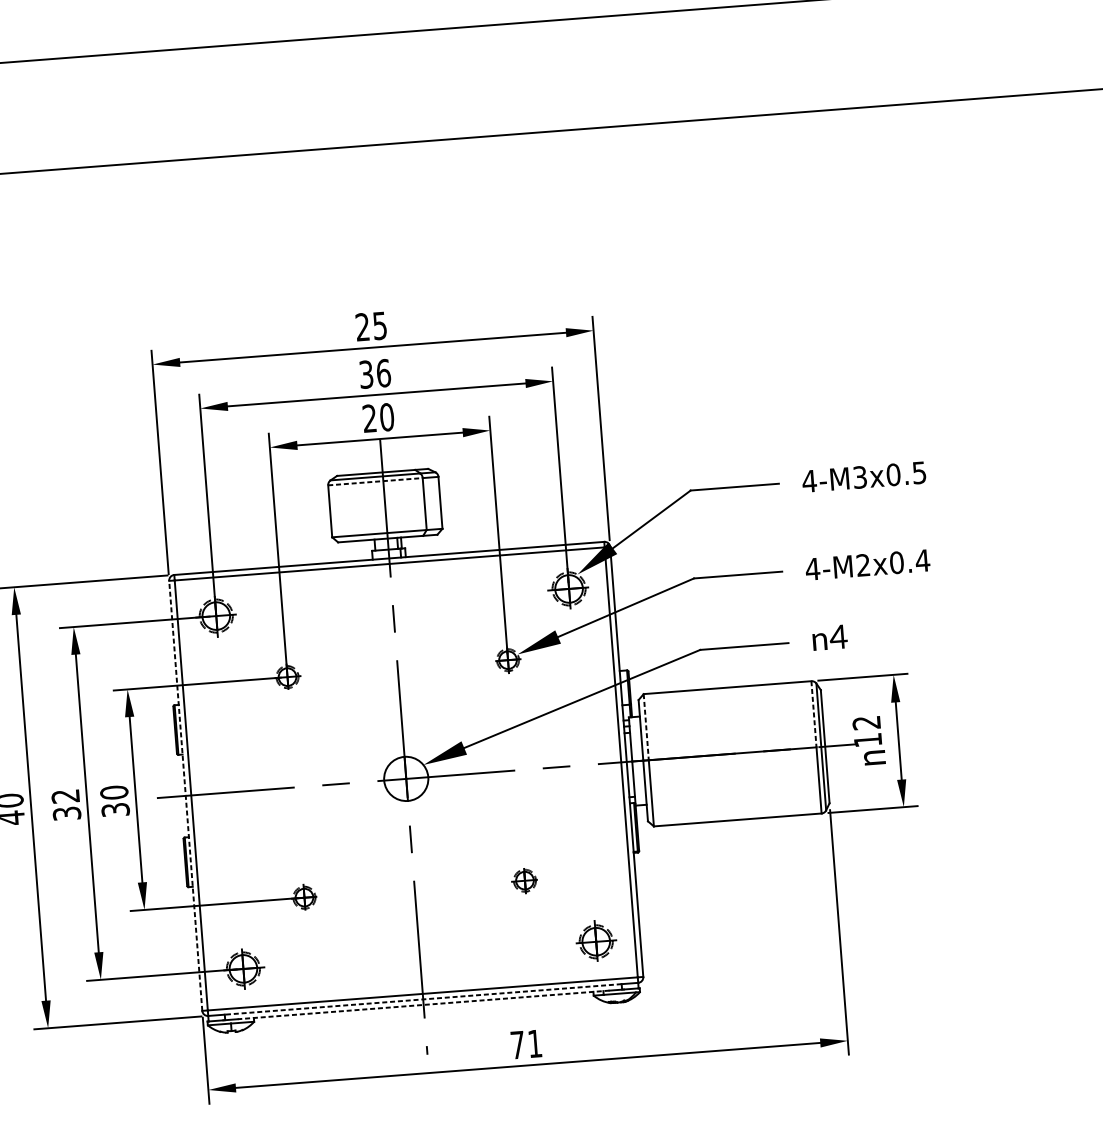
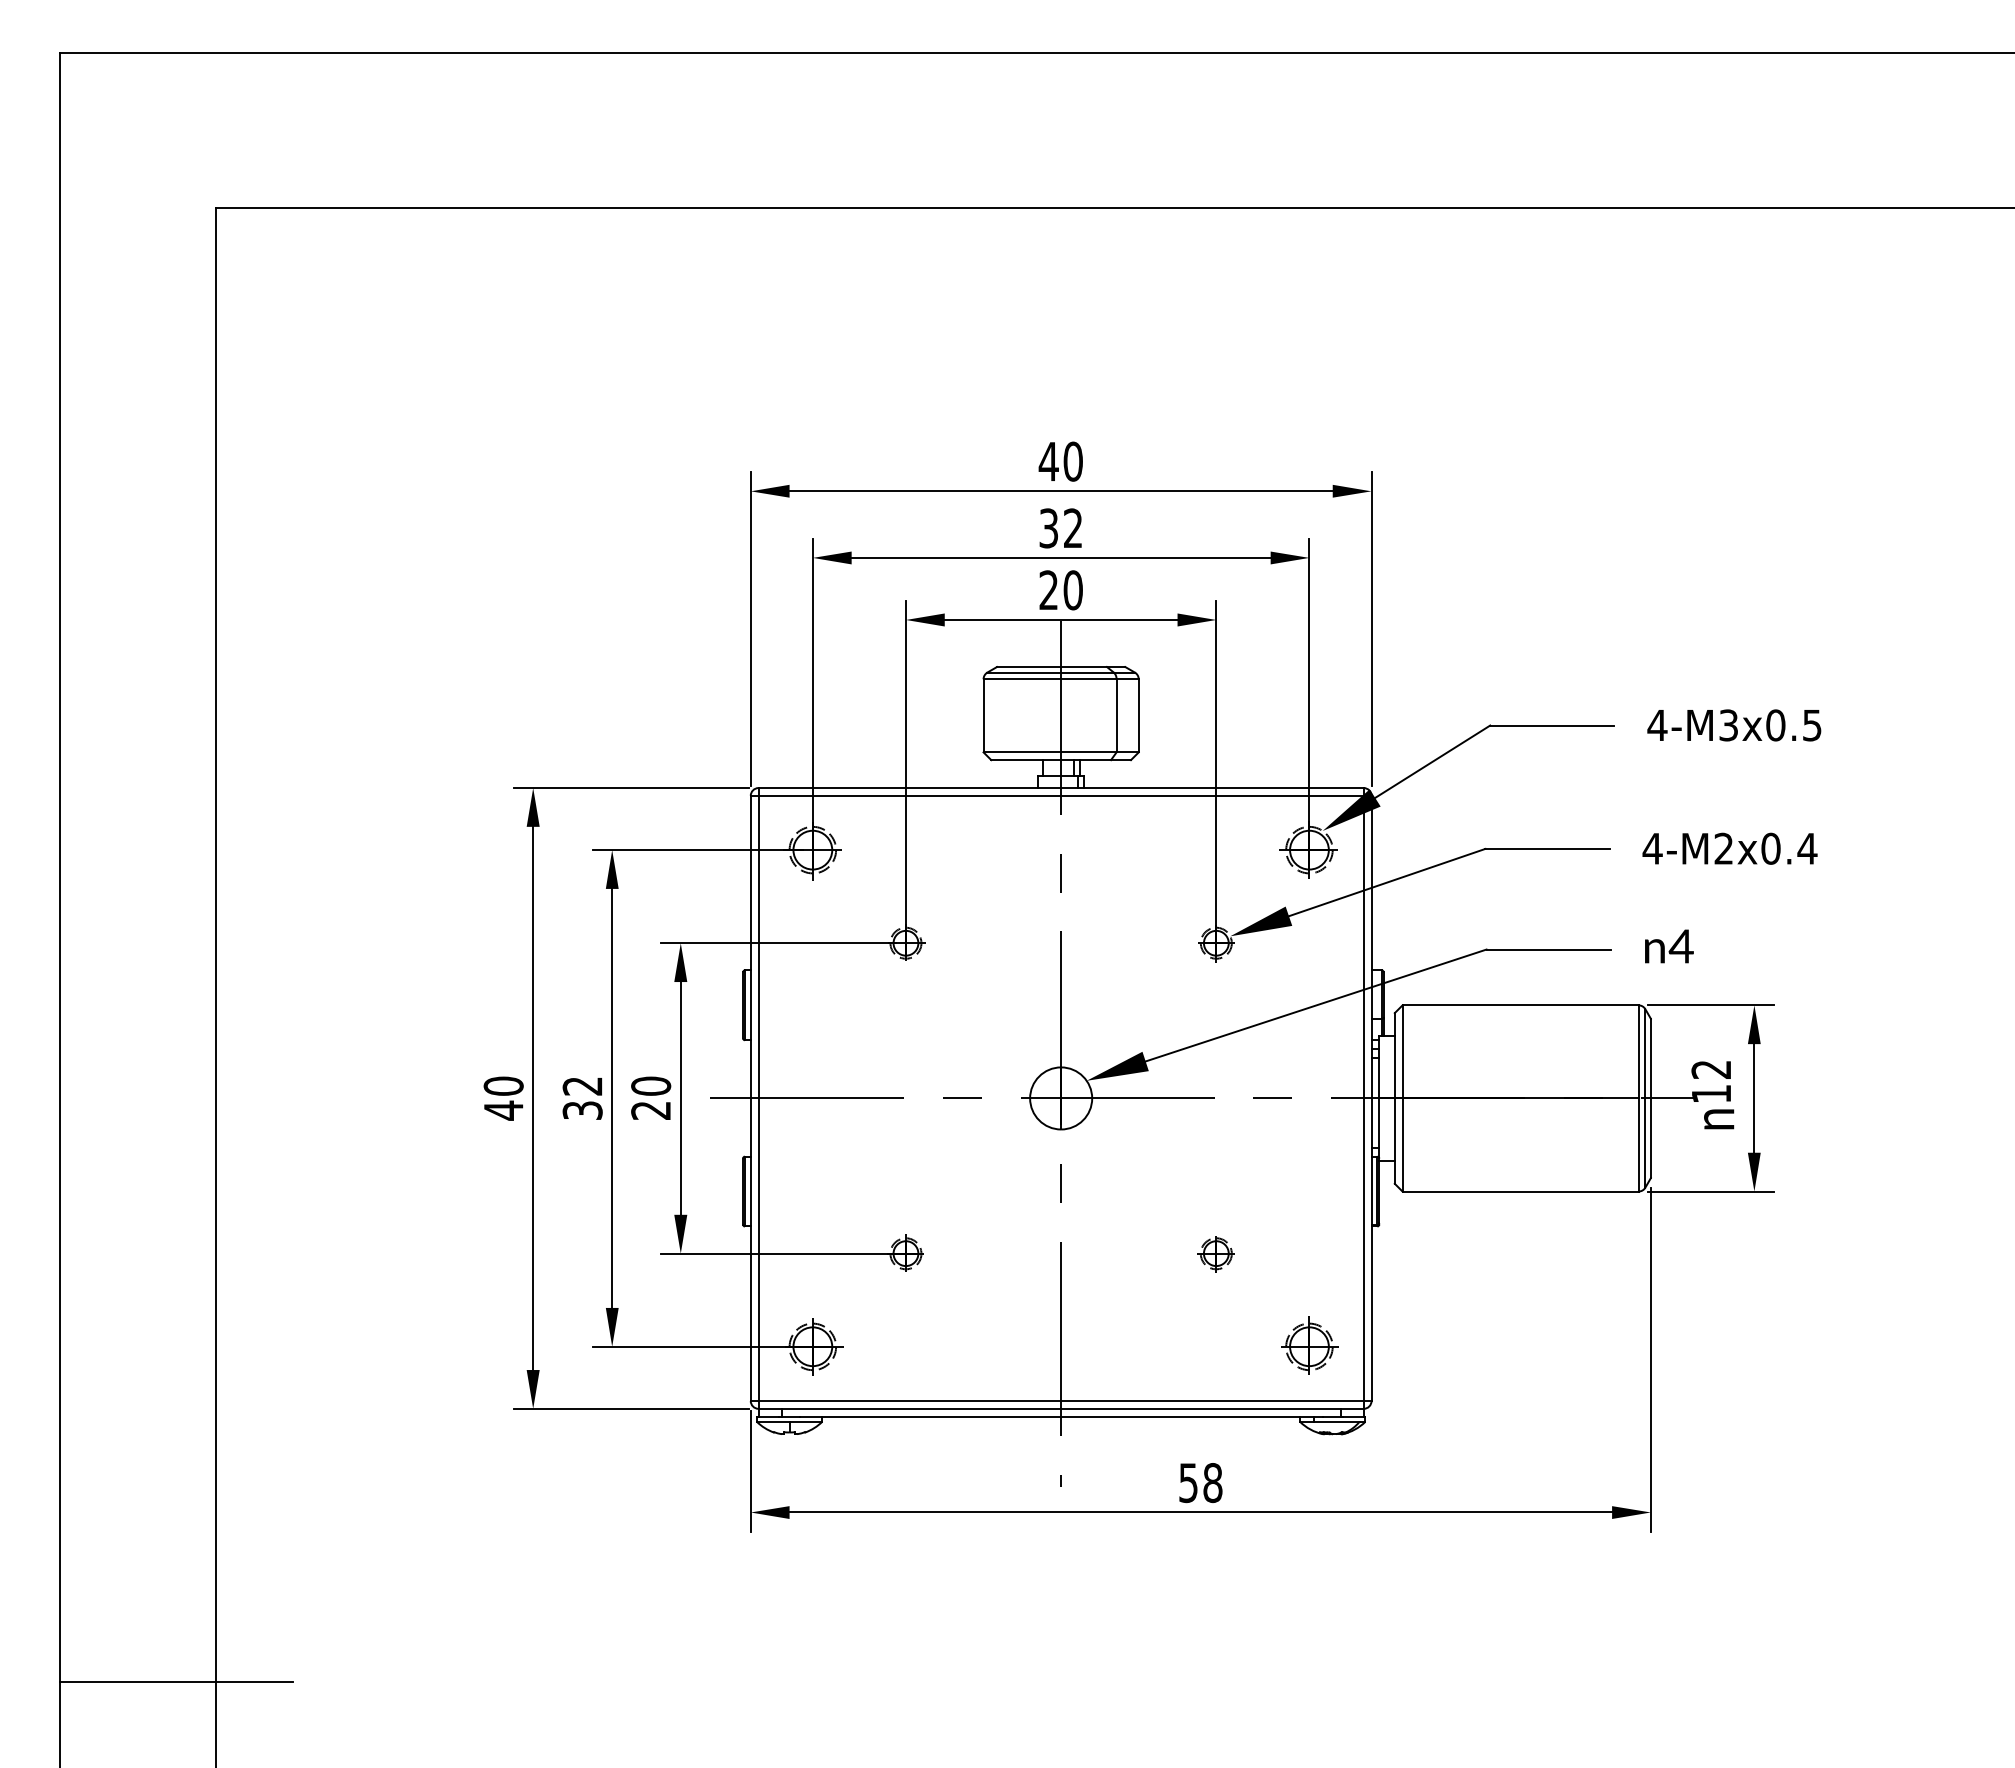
text: (370, 326) -> (1060, 461), 25 -> 40
text: (383, 373) -> (1073, 528), 36 -> 32
line: (375, 481) -> (1050, 679), dashed -> solid
line: (813, 714) -> (1638, 1051), dashed -> solid
line: (646, 726) -> (1402, 1051), dashed -> solid
line: (185, 795) -> (750, 1098), dashed -> solid
text: (115, 809) -> (651, 1110), 30 -> 20
line: (422, 999) -> (1060, 1408), dashed -> solid
line: (423, 1004) -> (1061, 1416), dashed -> solid
text: (526, 1044) -> (1200, 1483), 71 -> 58

